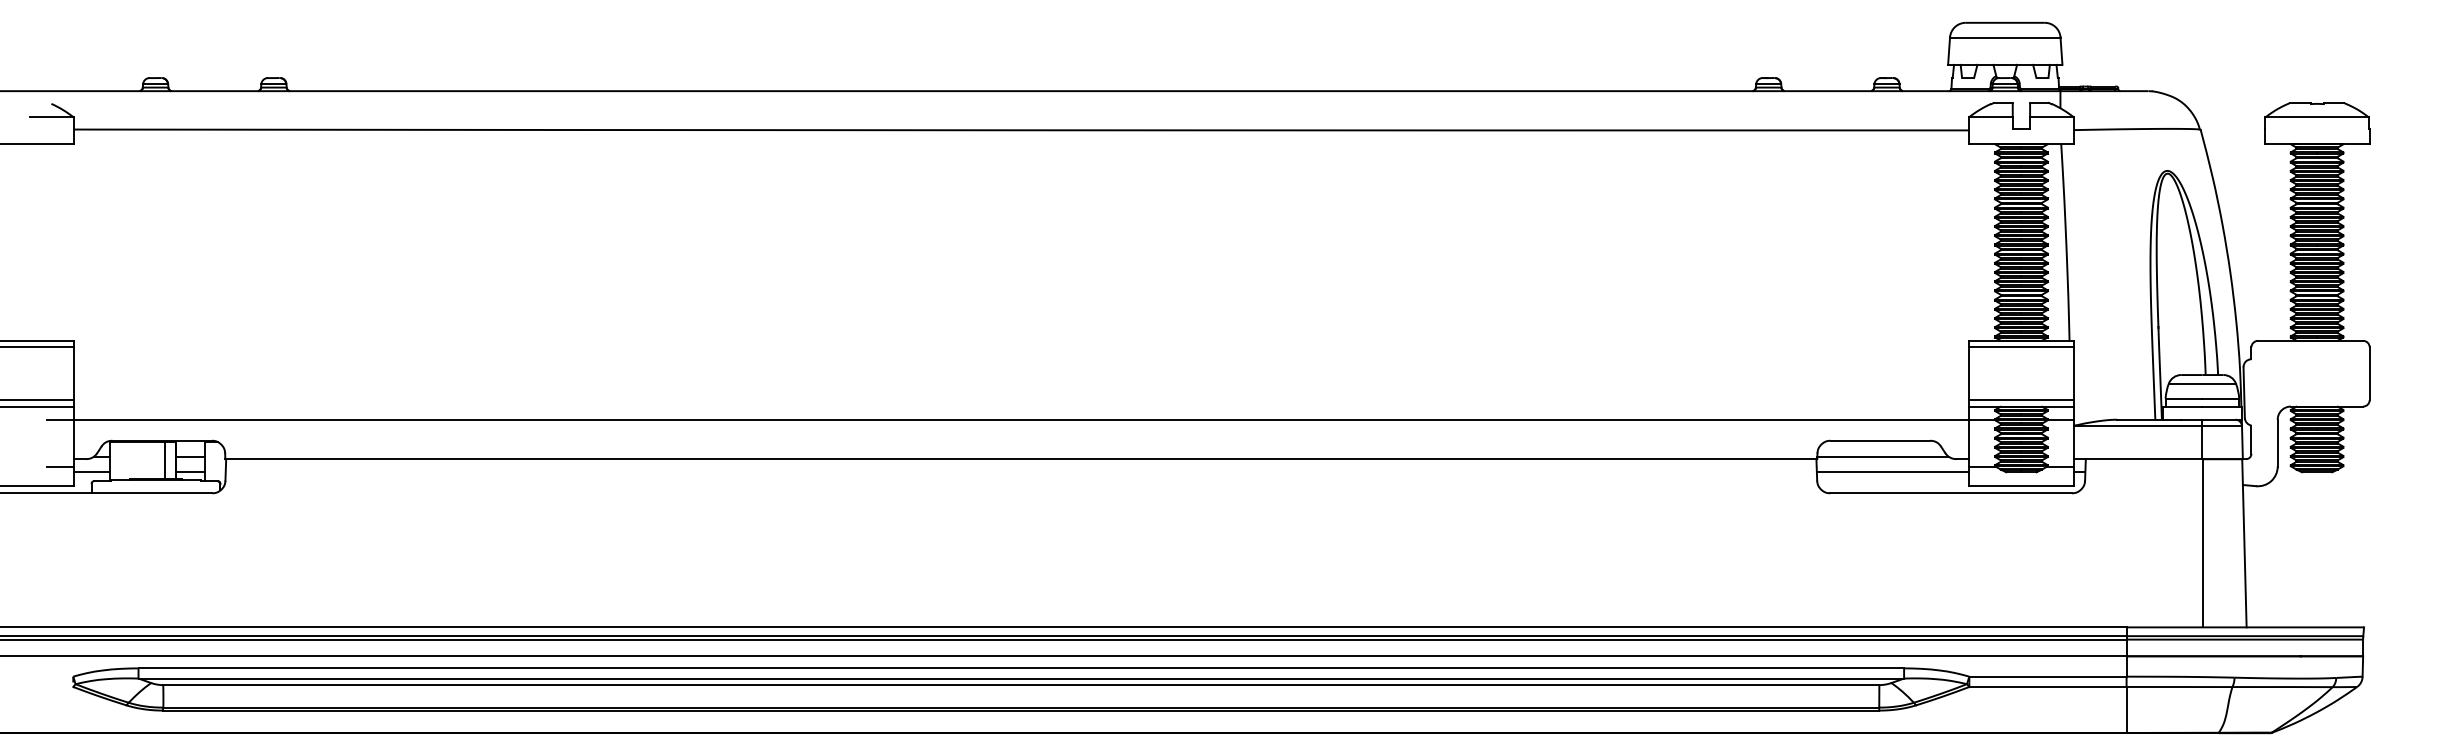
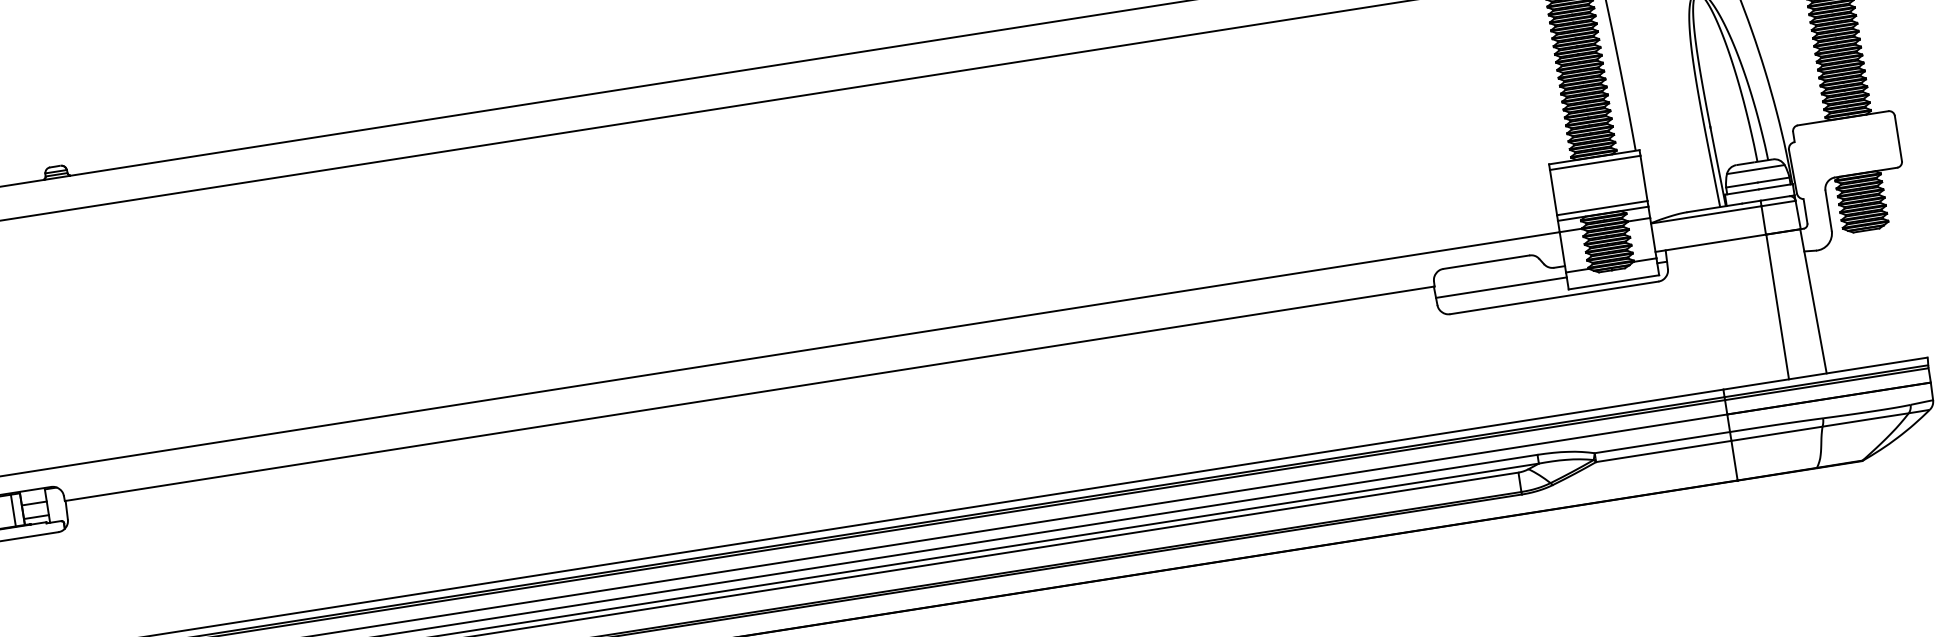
line: (1882, 456) -> (1490, 275), removed

